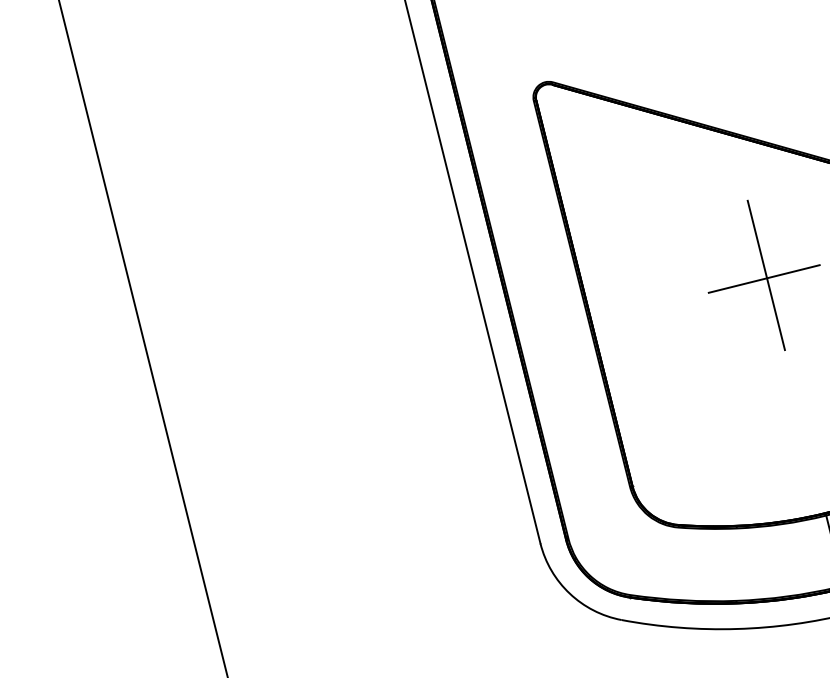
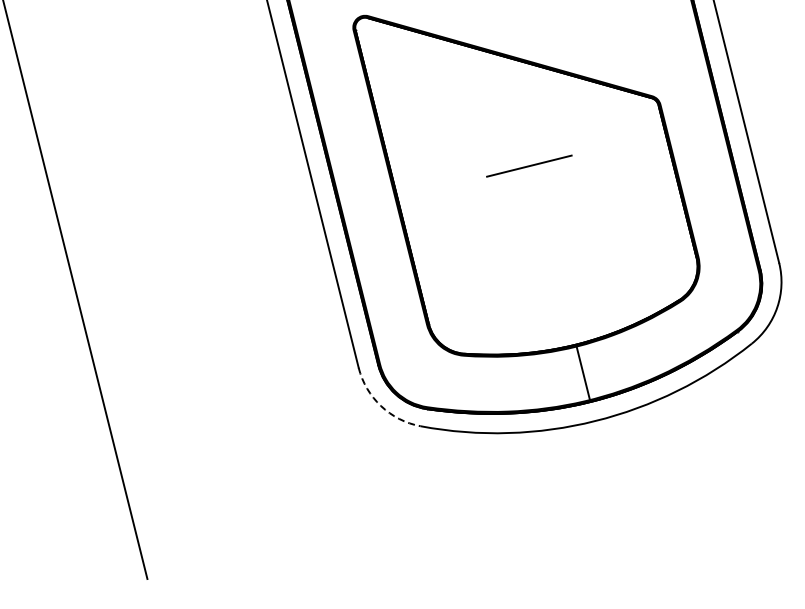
line: (765, 275) -> (530, 163), removed
arc: (570, 594) -> (381, 406), solid -> dashed

